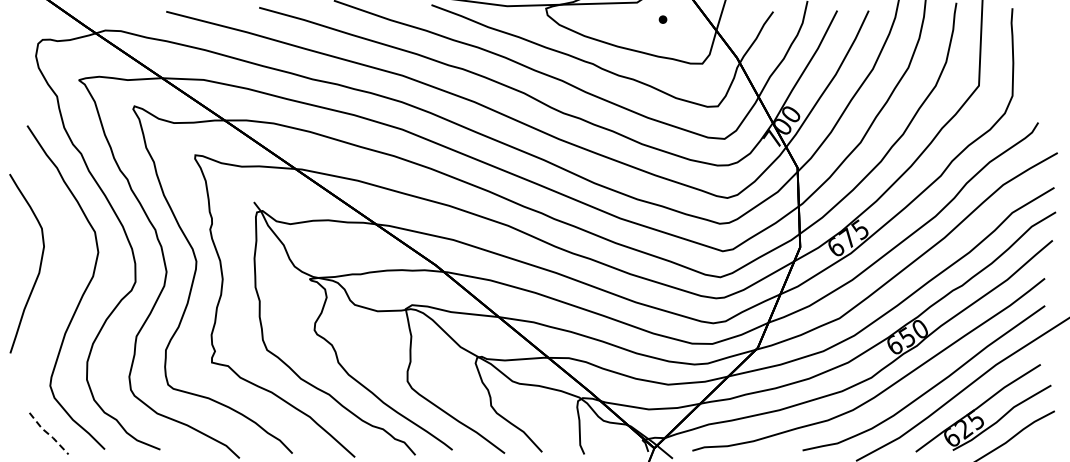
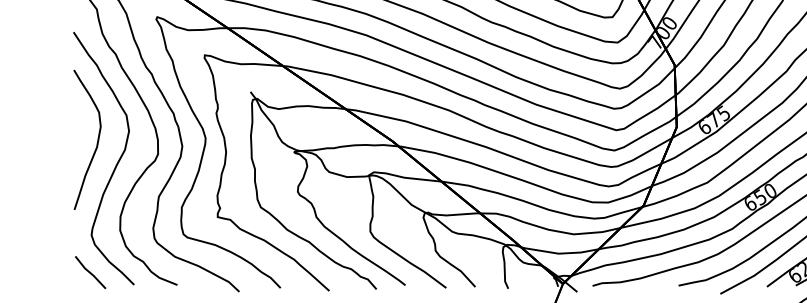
curve: (39, 265) -> (97, 141), moved
line: (48, 434) -> (90, 273), dashed -> solid

